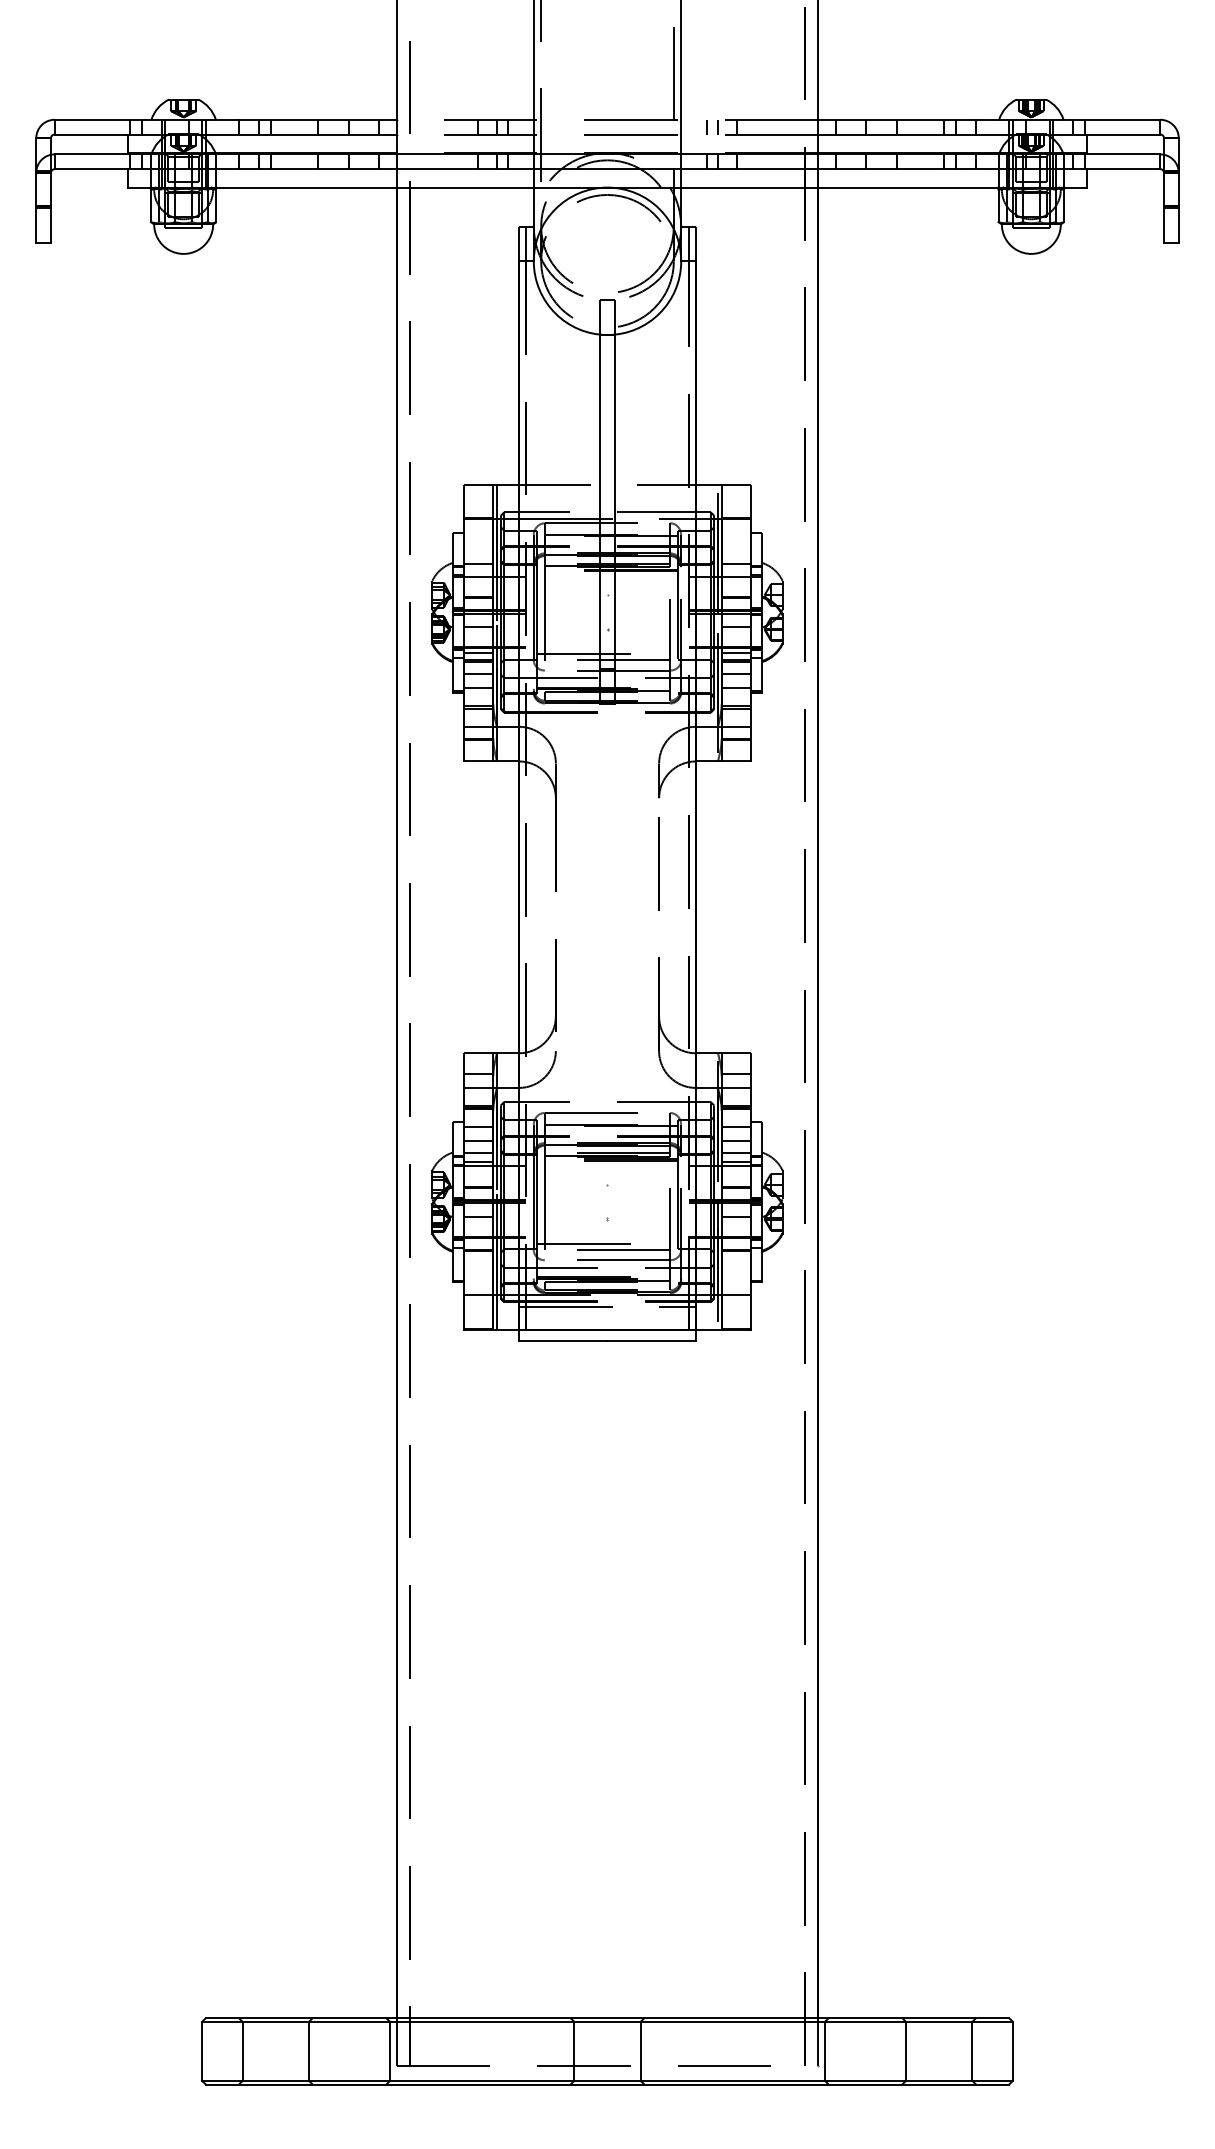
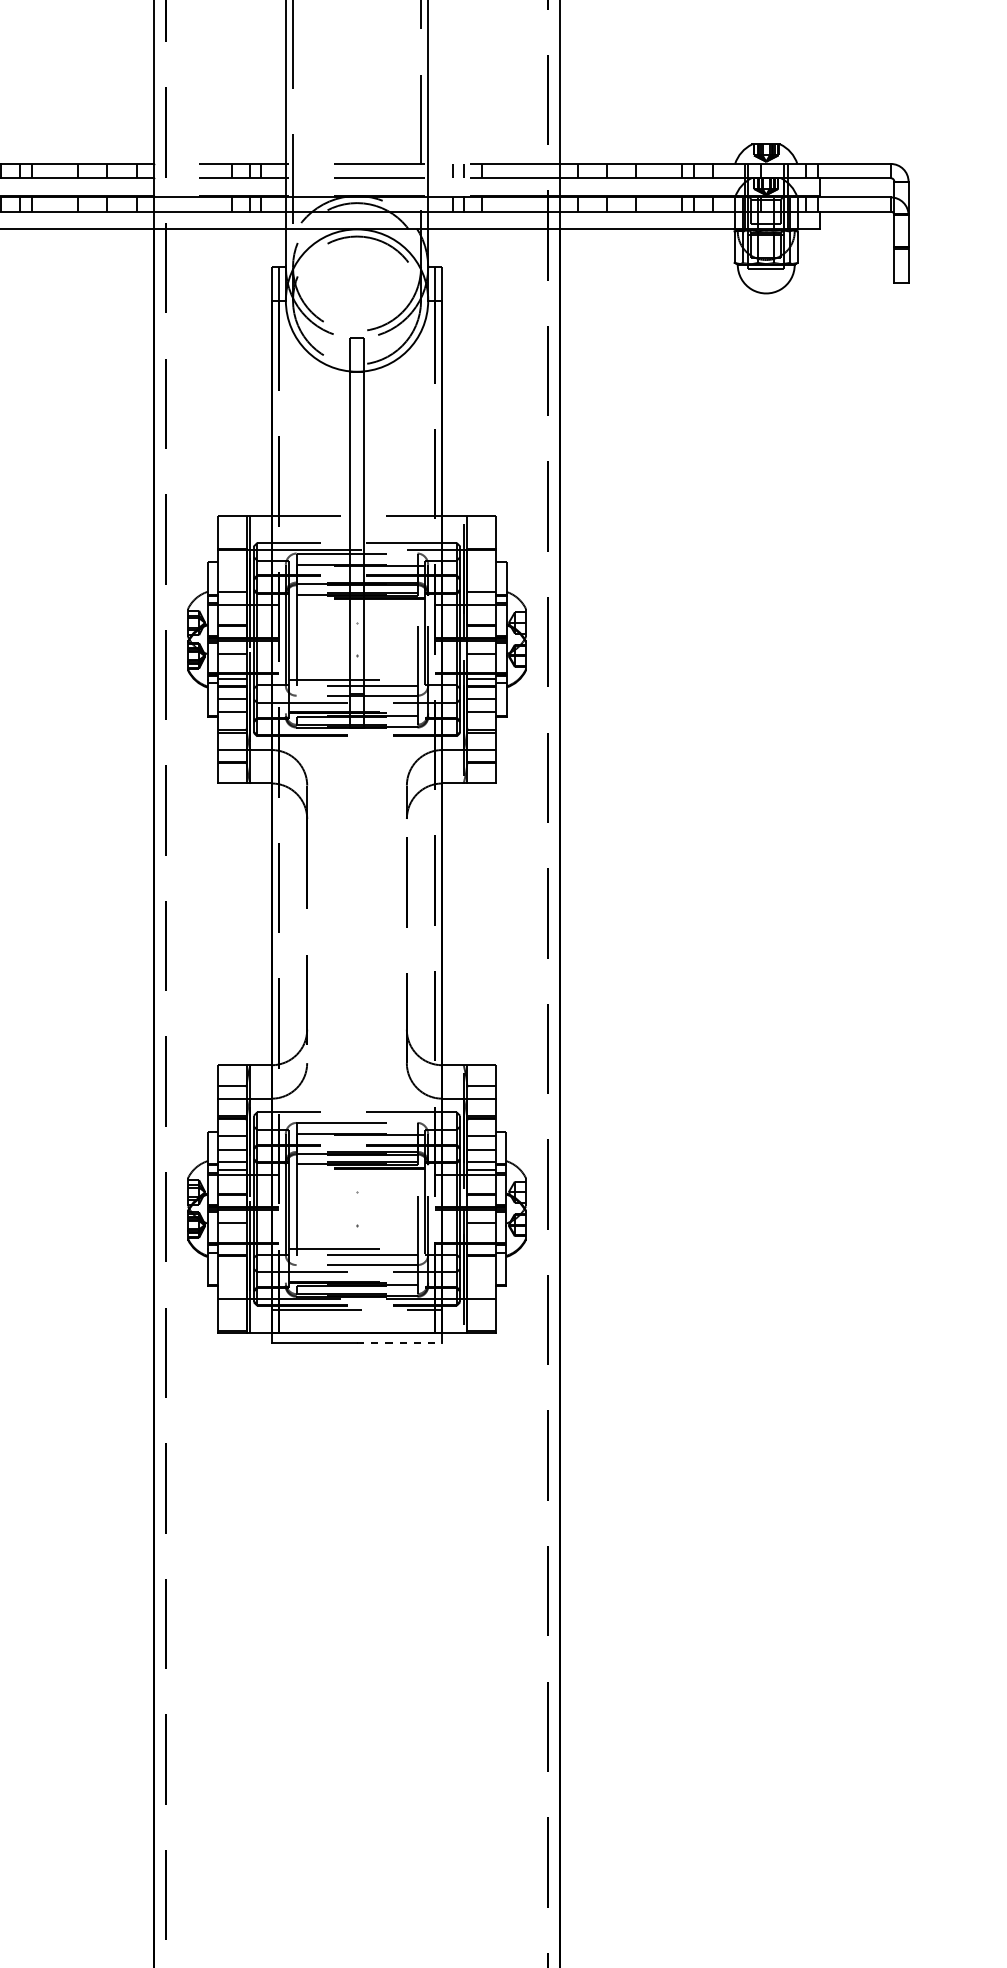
line: (652, 1341) -> (400, 1343), solid -> dashed

